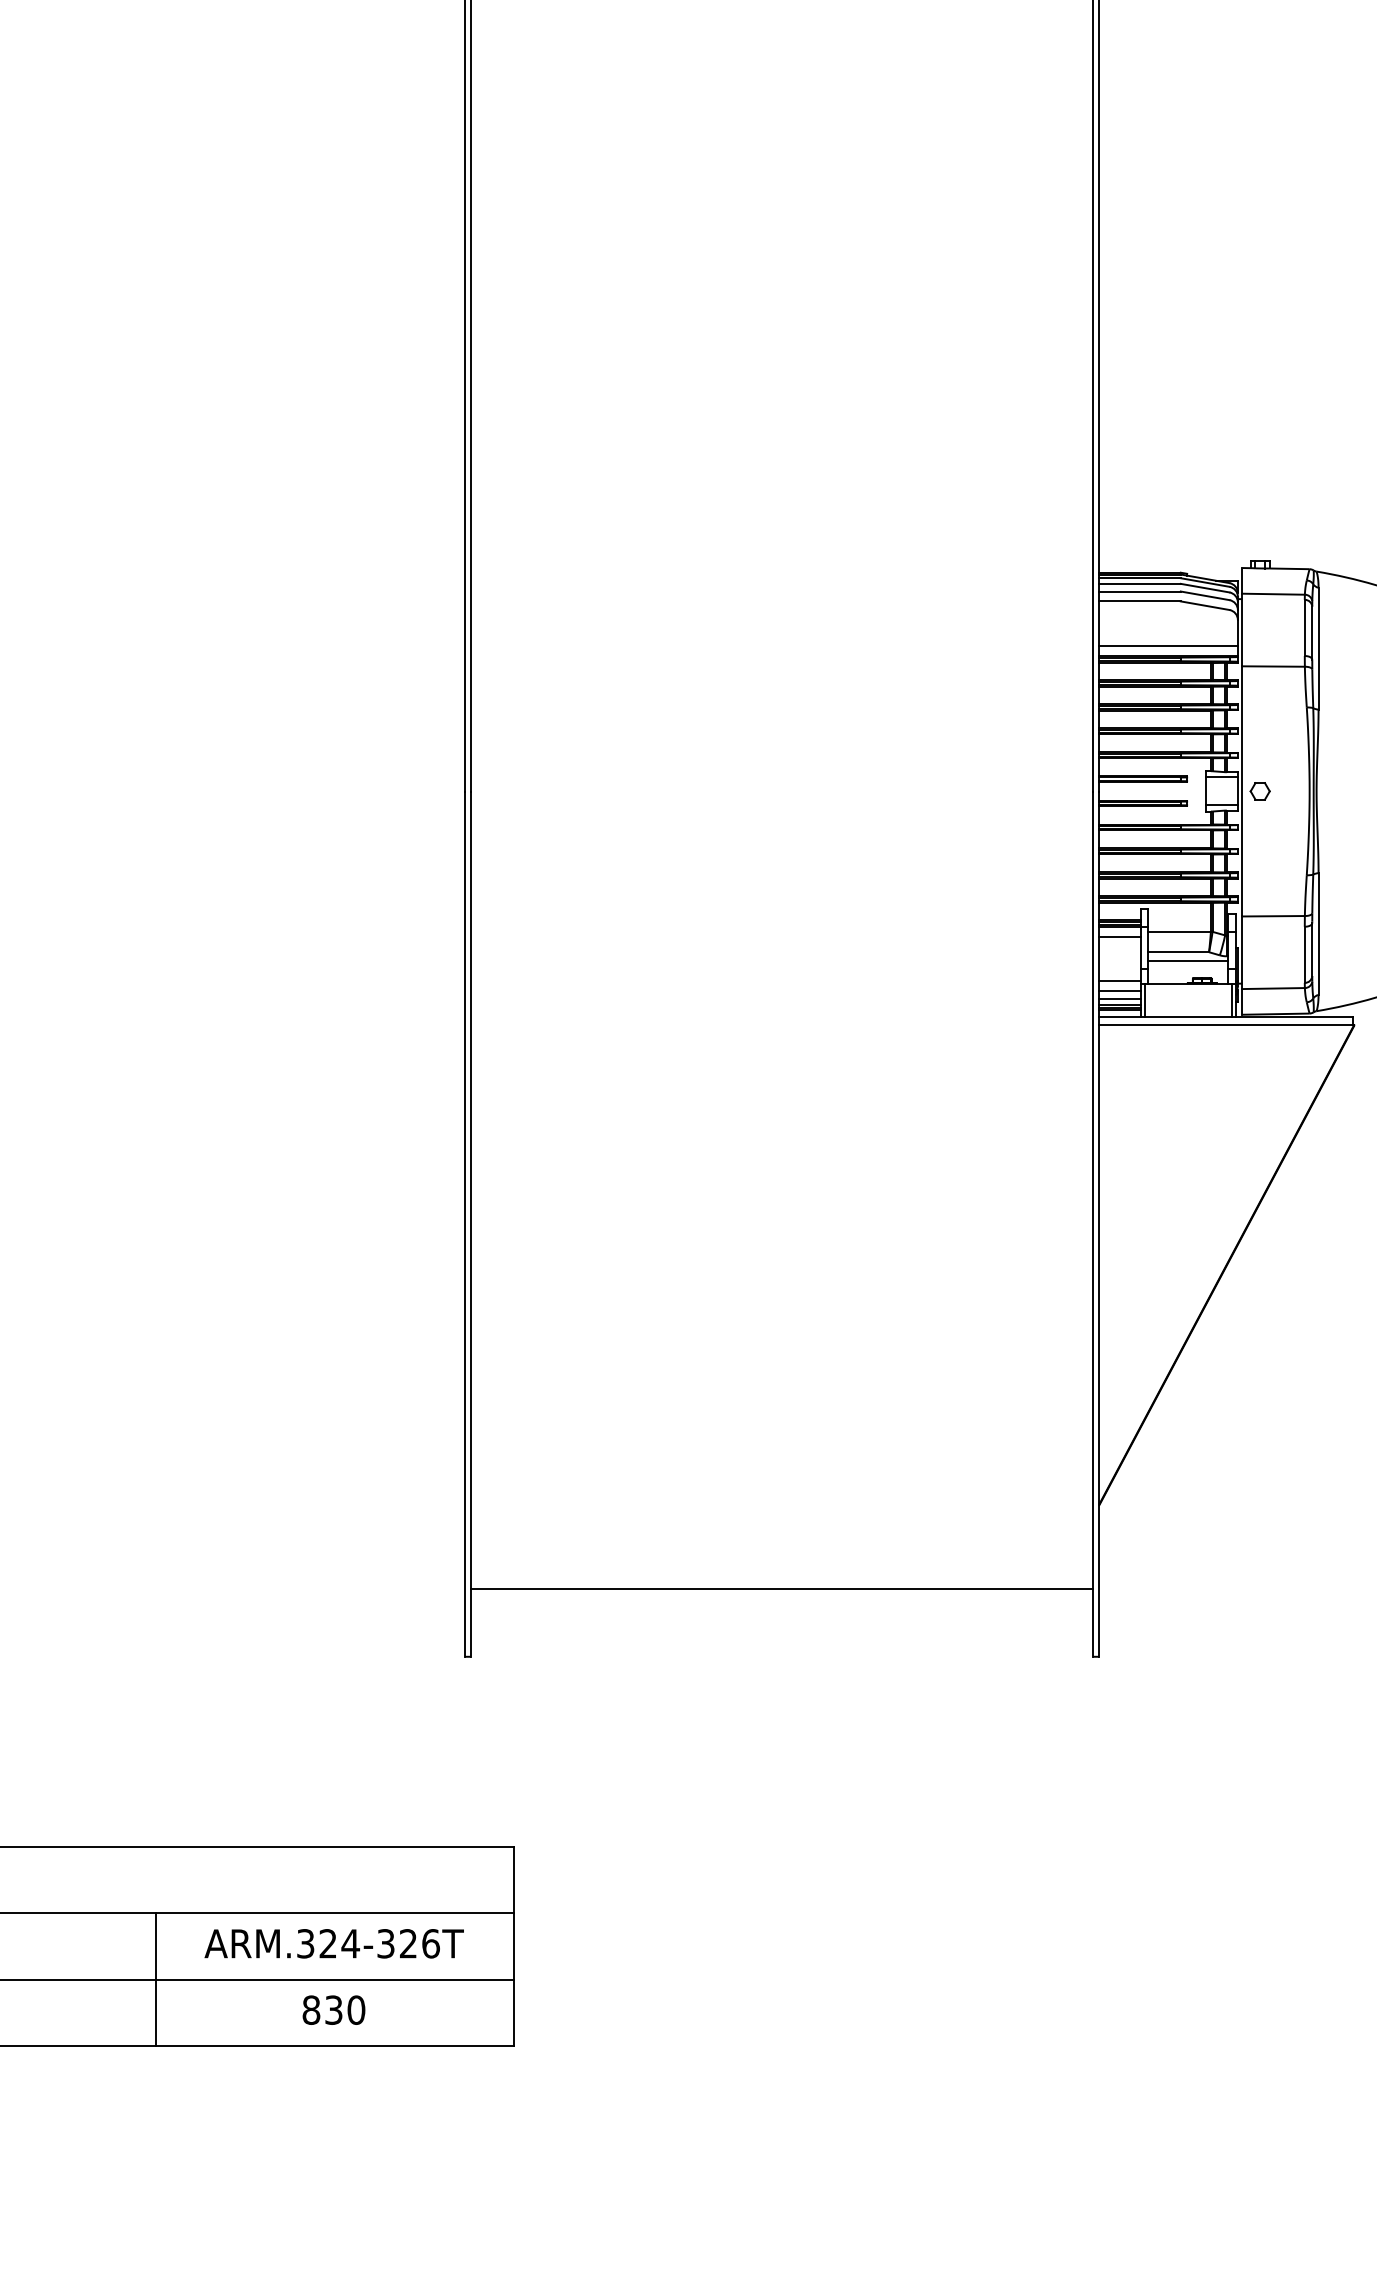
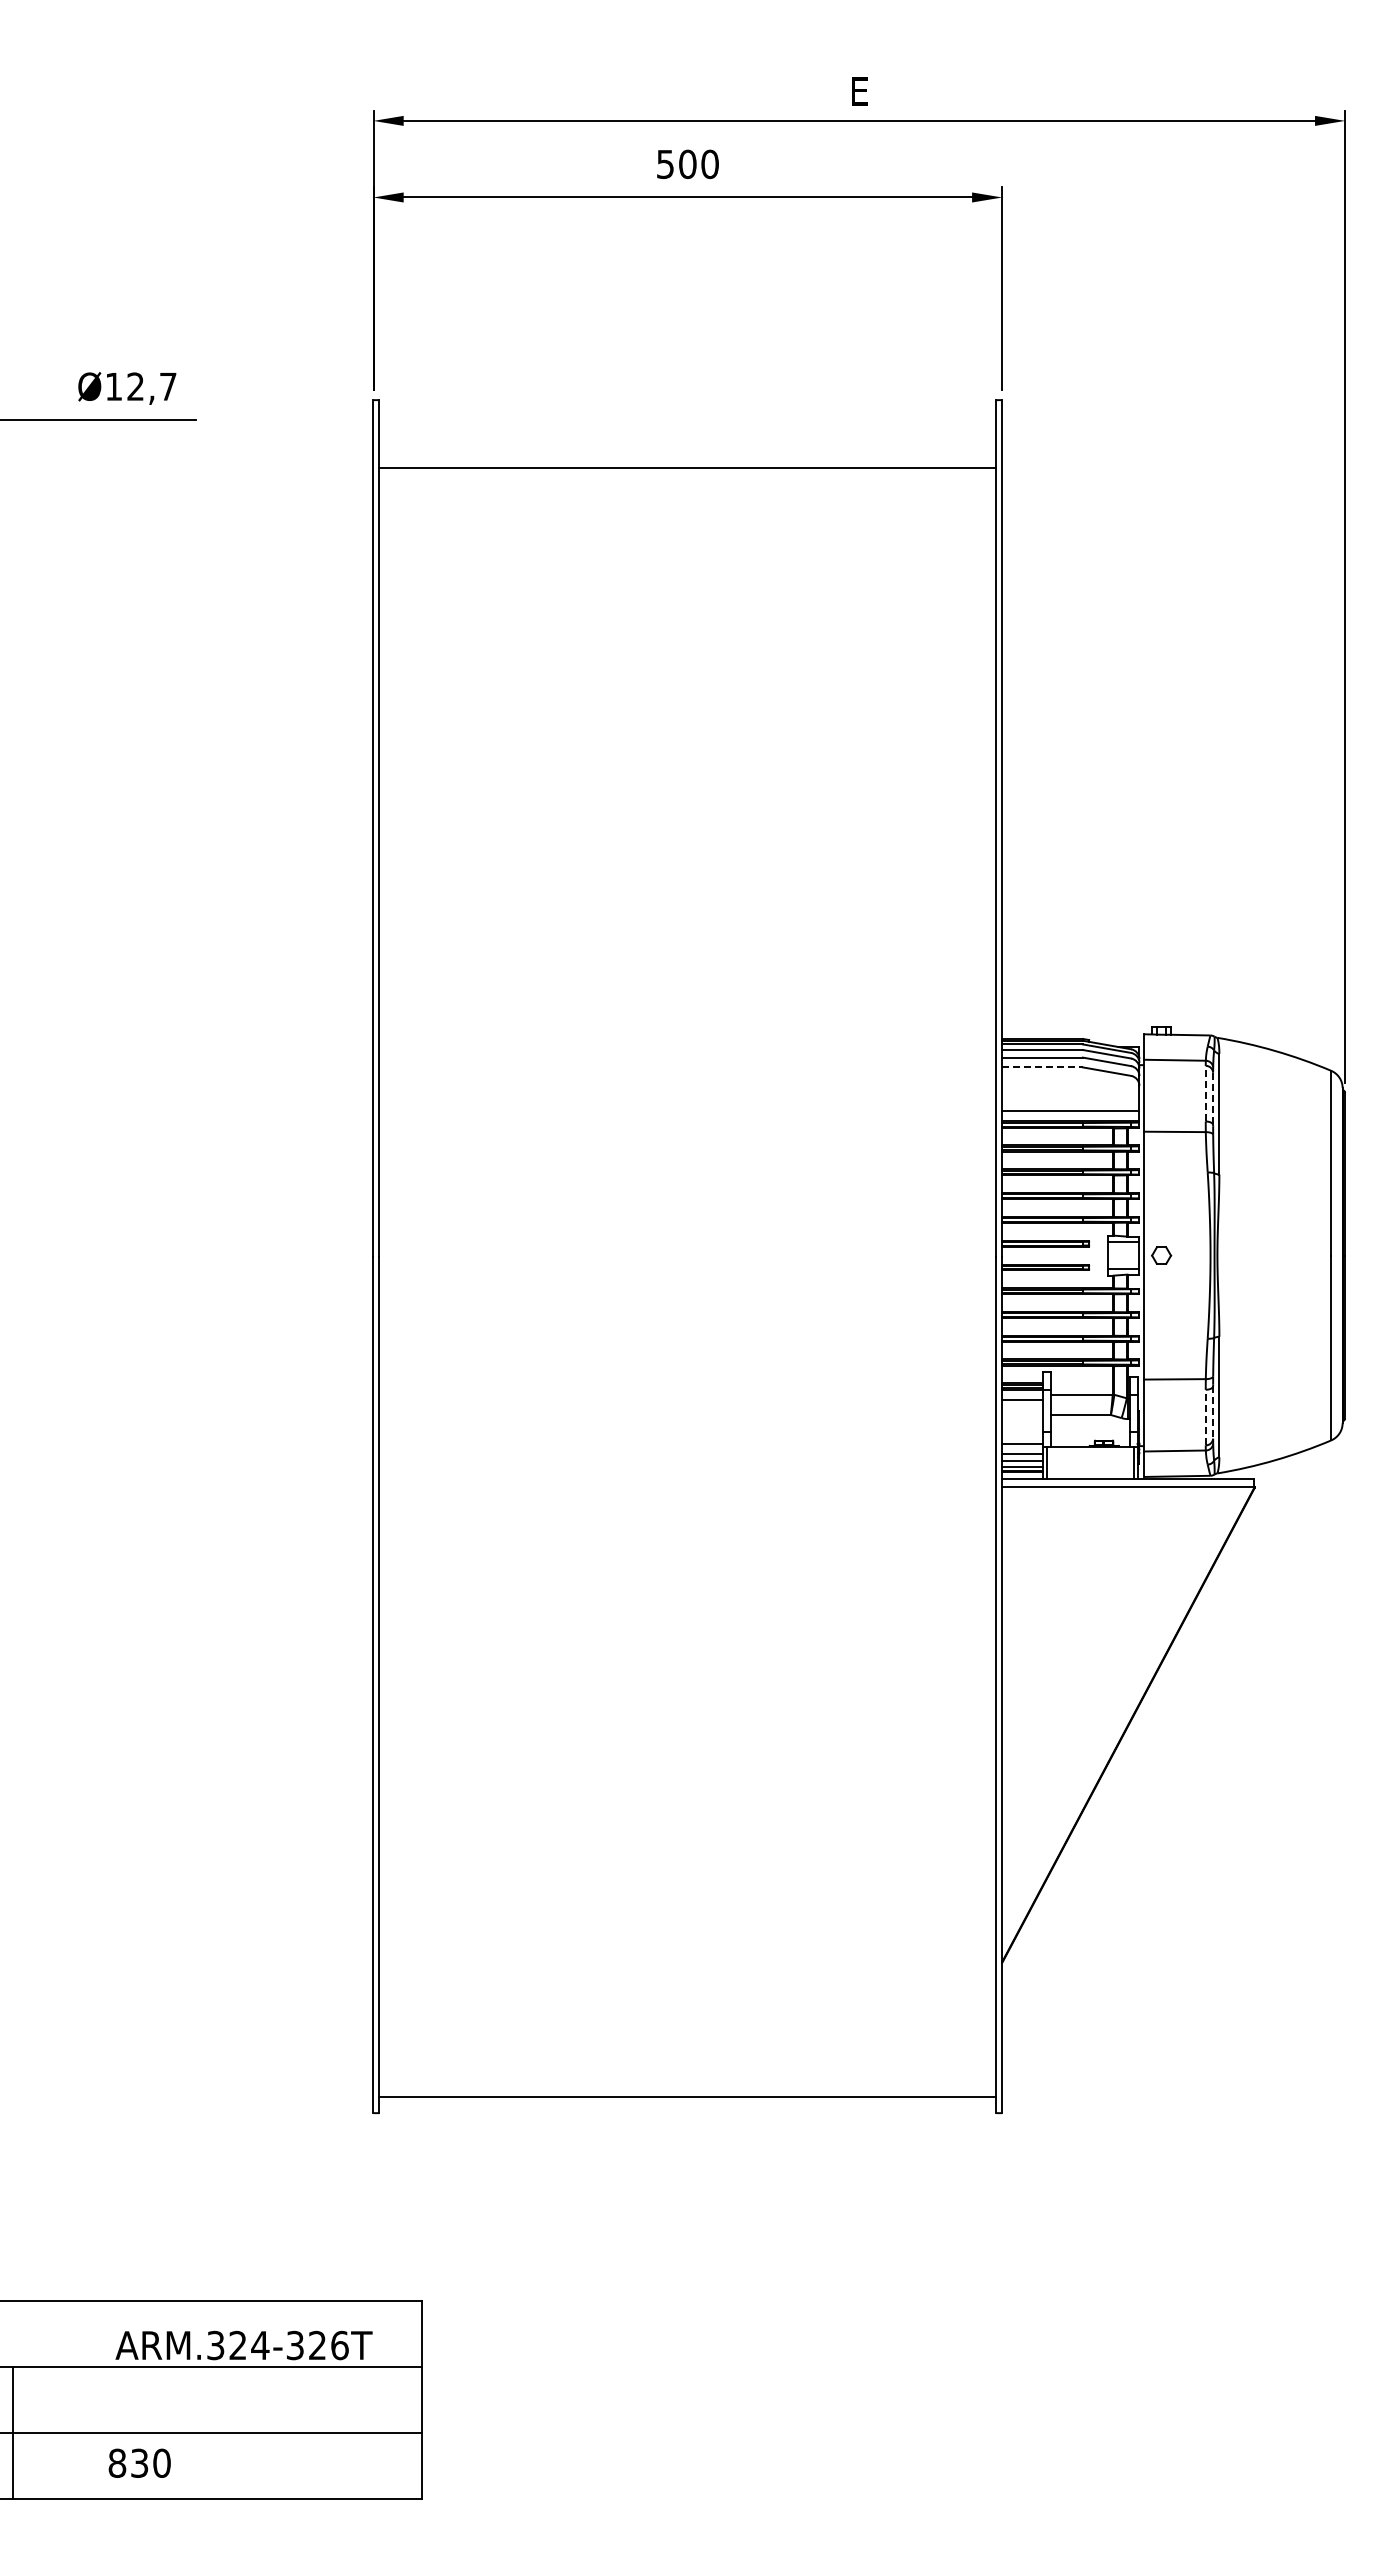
line: (1141, 601) -> (1043, 1067), solid -> dashed
line: (1304, 627) -> (1205, 1093), solid -> dashed
line: (1312, 633) -> (1213, 1099), solid -> dashed
line: (1312, 949) -> (1213, 1412), solid -> dashed
line: (1304, 954) -> (1205, 1417), solid -> dashed
line: (1188, 960) -> (1090, 1423), removed
line: (781, 1588) -> (687, 2096), moved
text: (333, 1943) -> (243, 2345), moved
line: (156, 1979) -> (12, 2432), moved
text: (333, 2009) -> (139, 2462), moved

